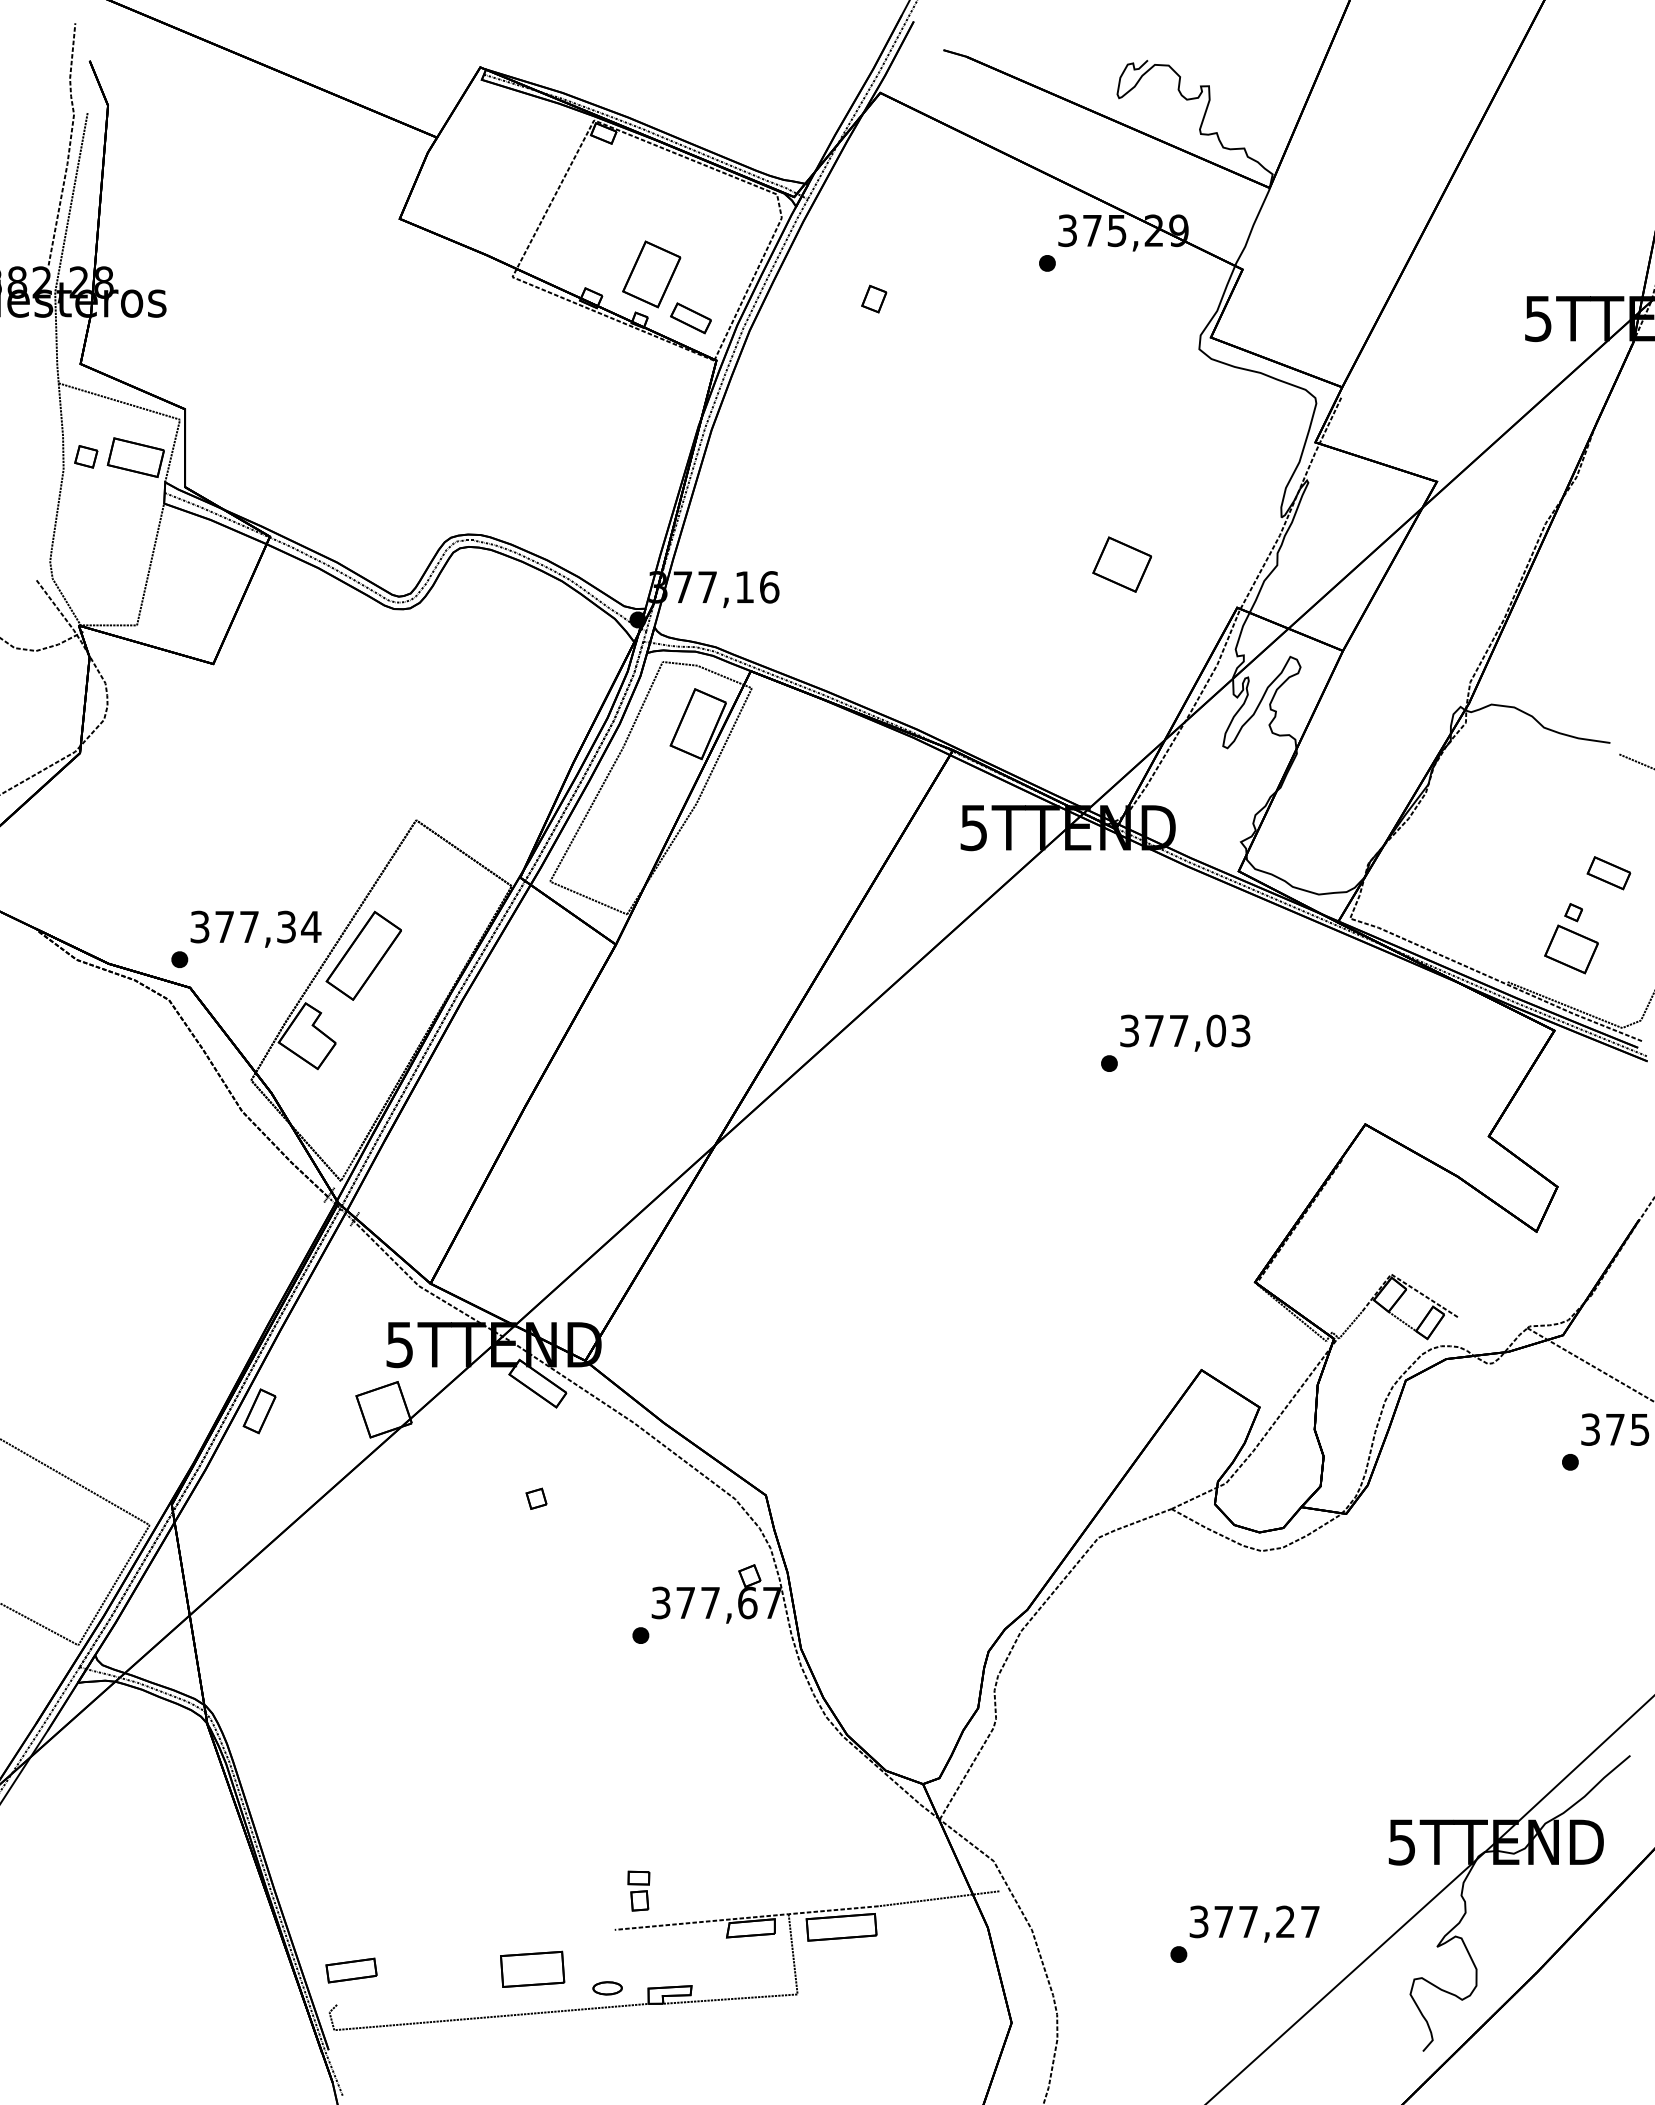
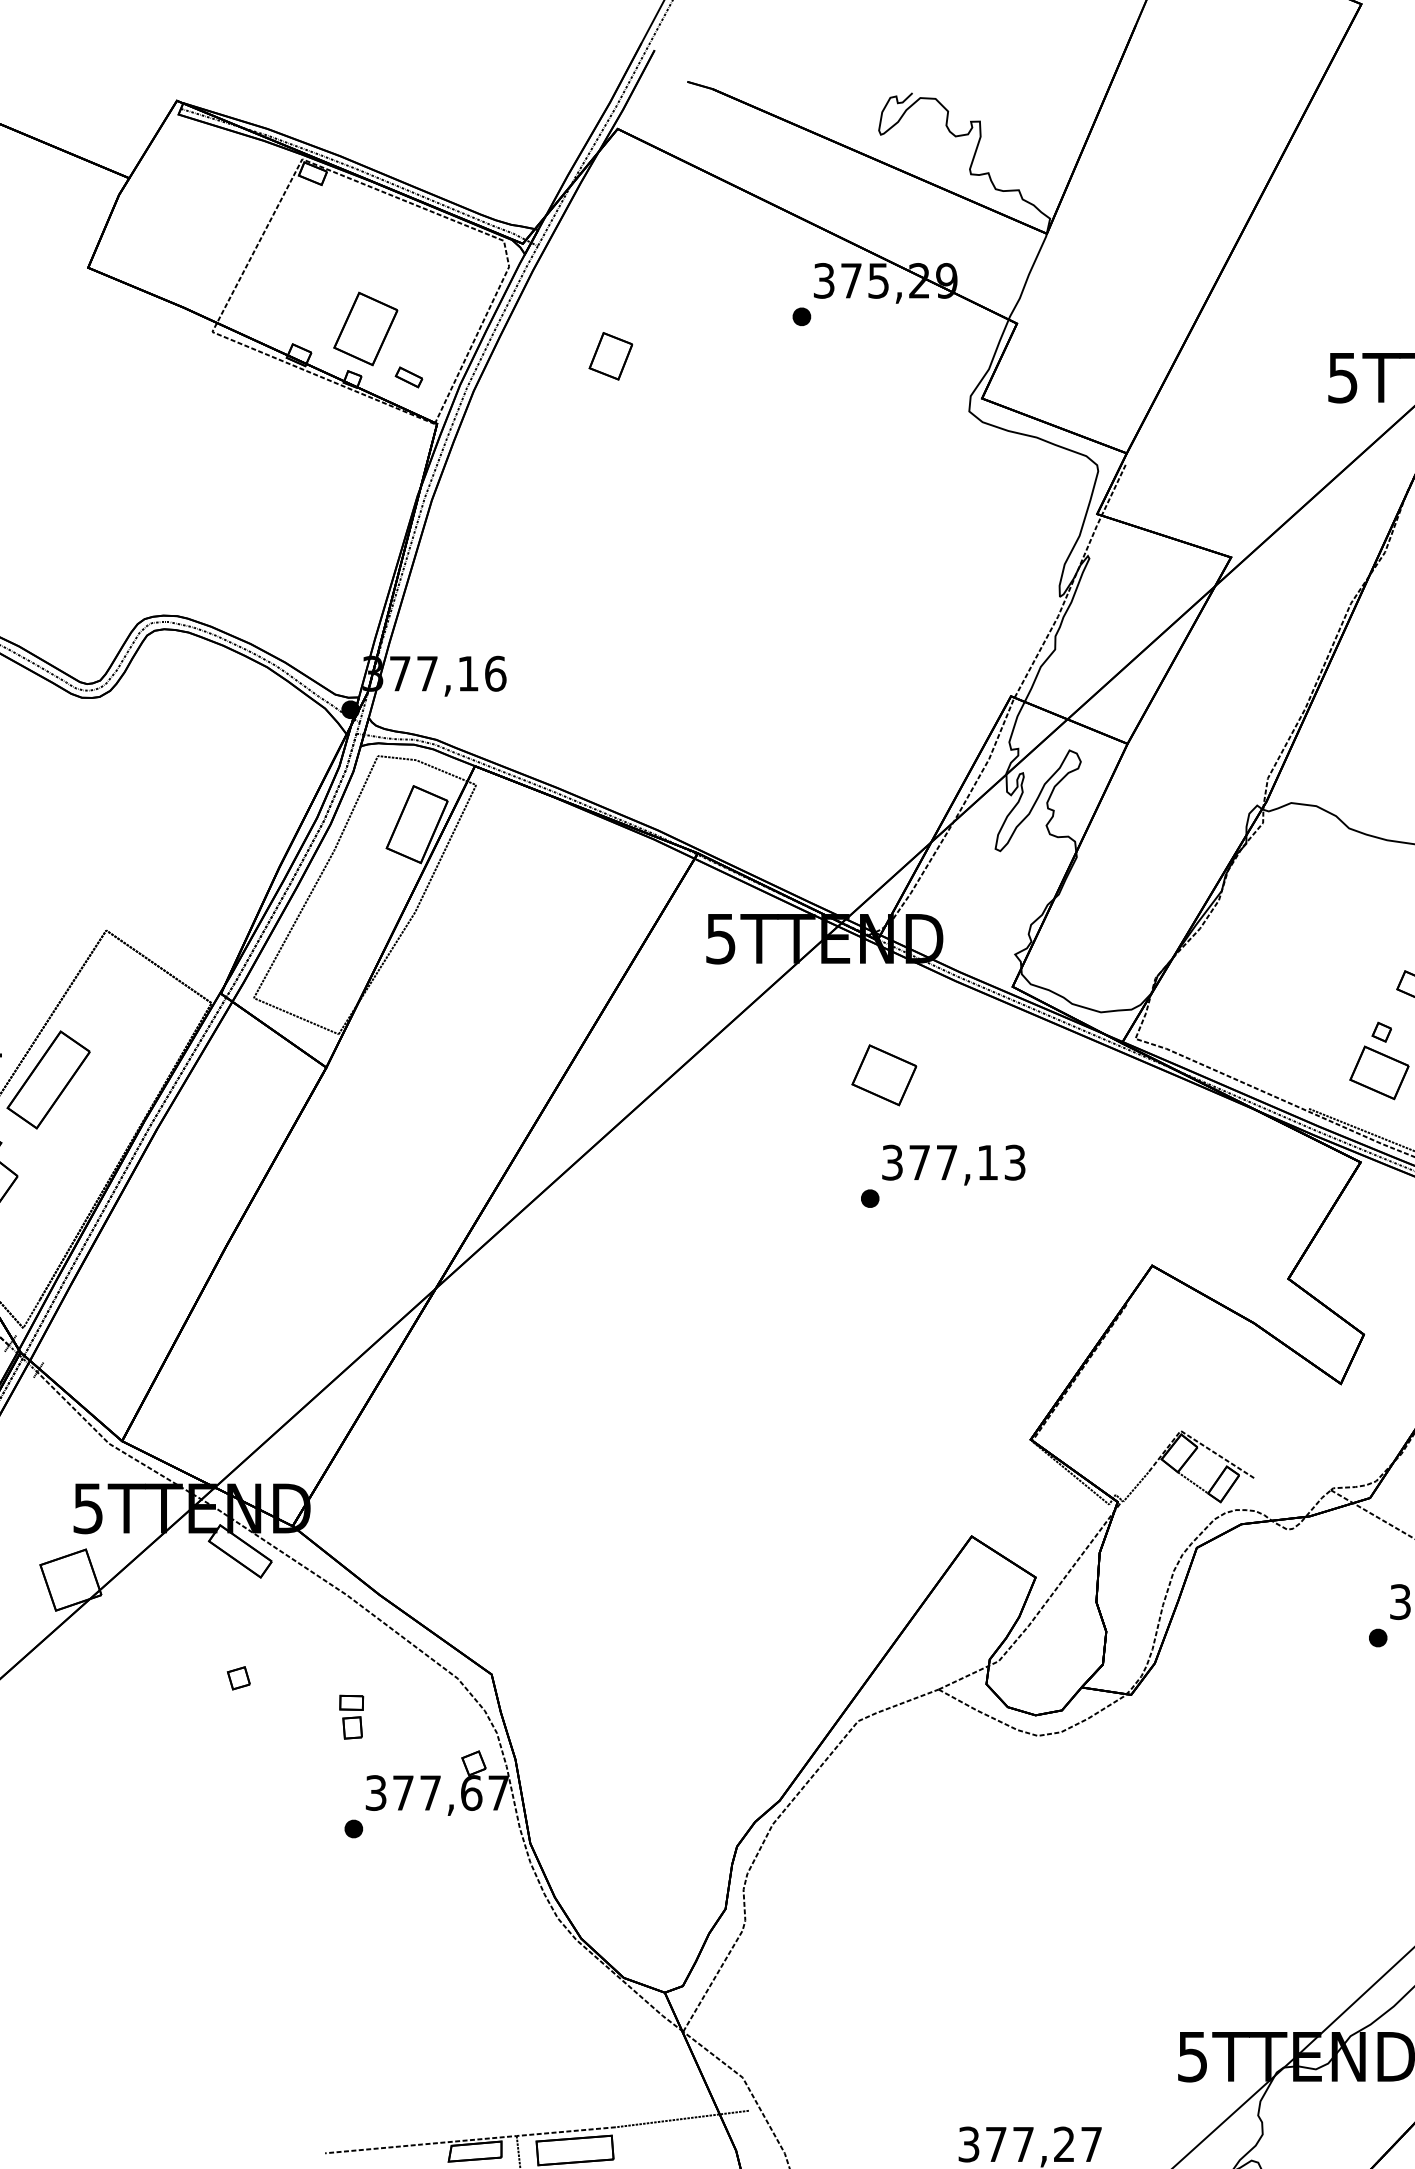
part: (874, 298) -> (611, 355), size x1.6
part: (690, 318) -> (408, 377), size x0.6
part: (1121, 564) -> (883, 1075), moved
text: (1215, 1030) -> (987, 1162), 377,03 -> 377,13
part: (638, 1890) -> (351, 1716), moved

